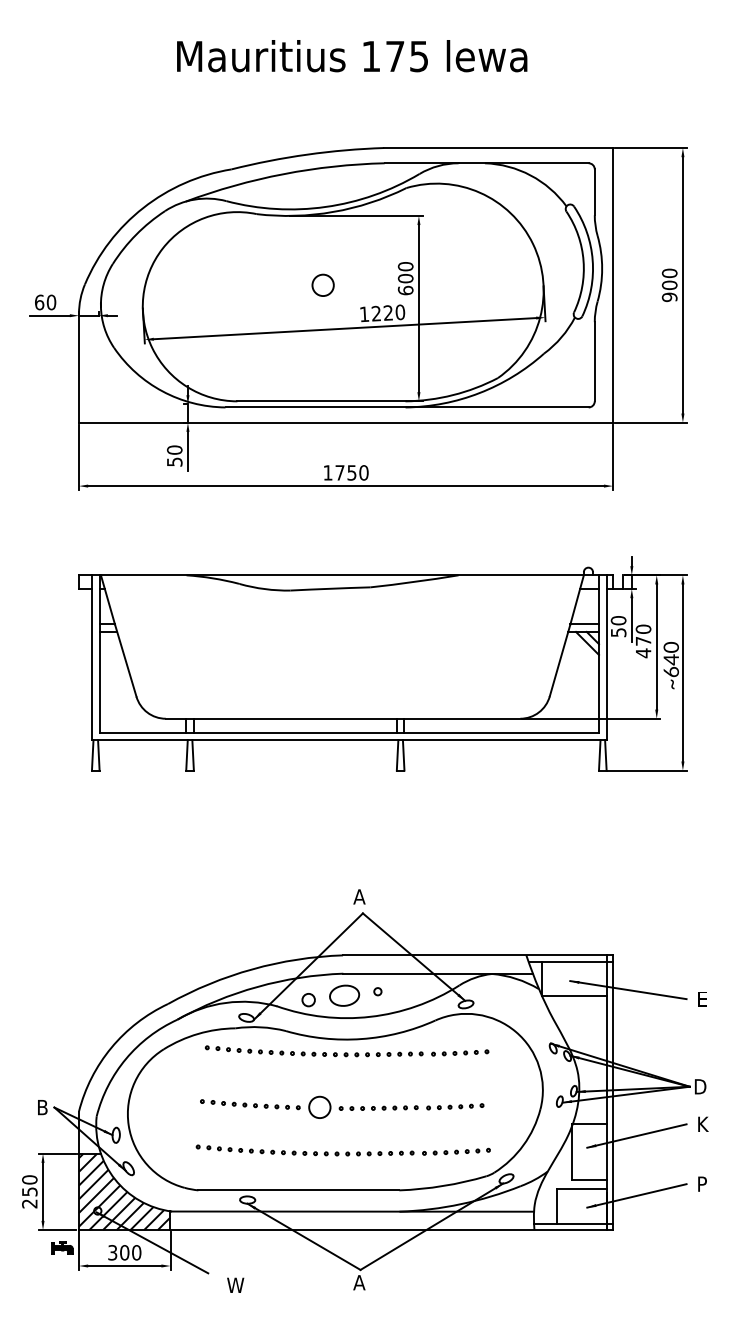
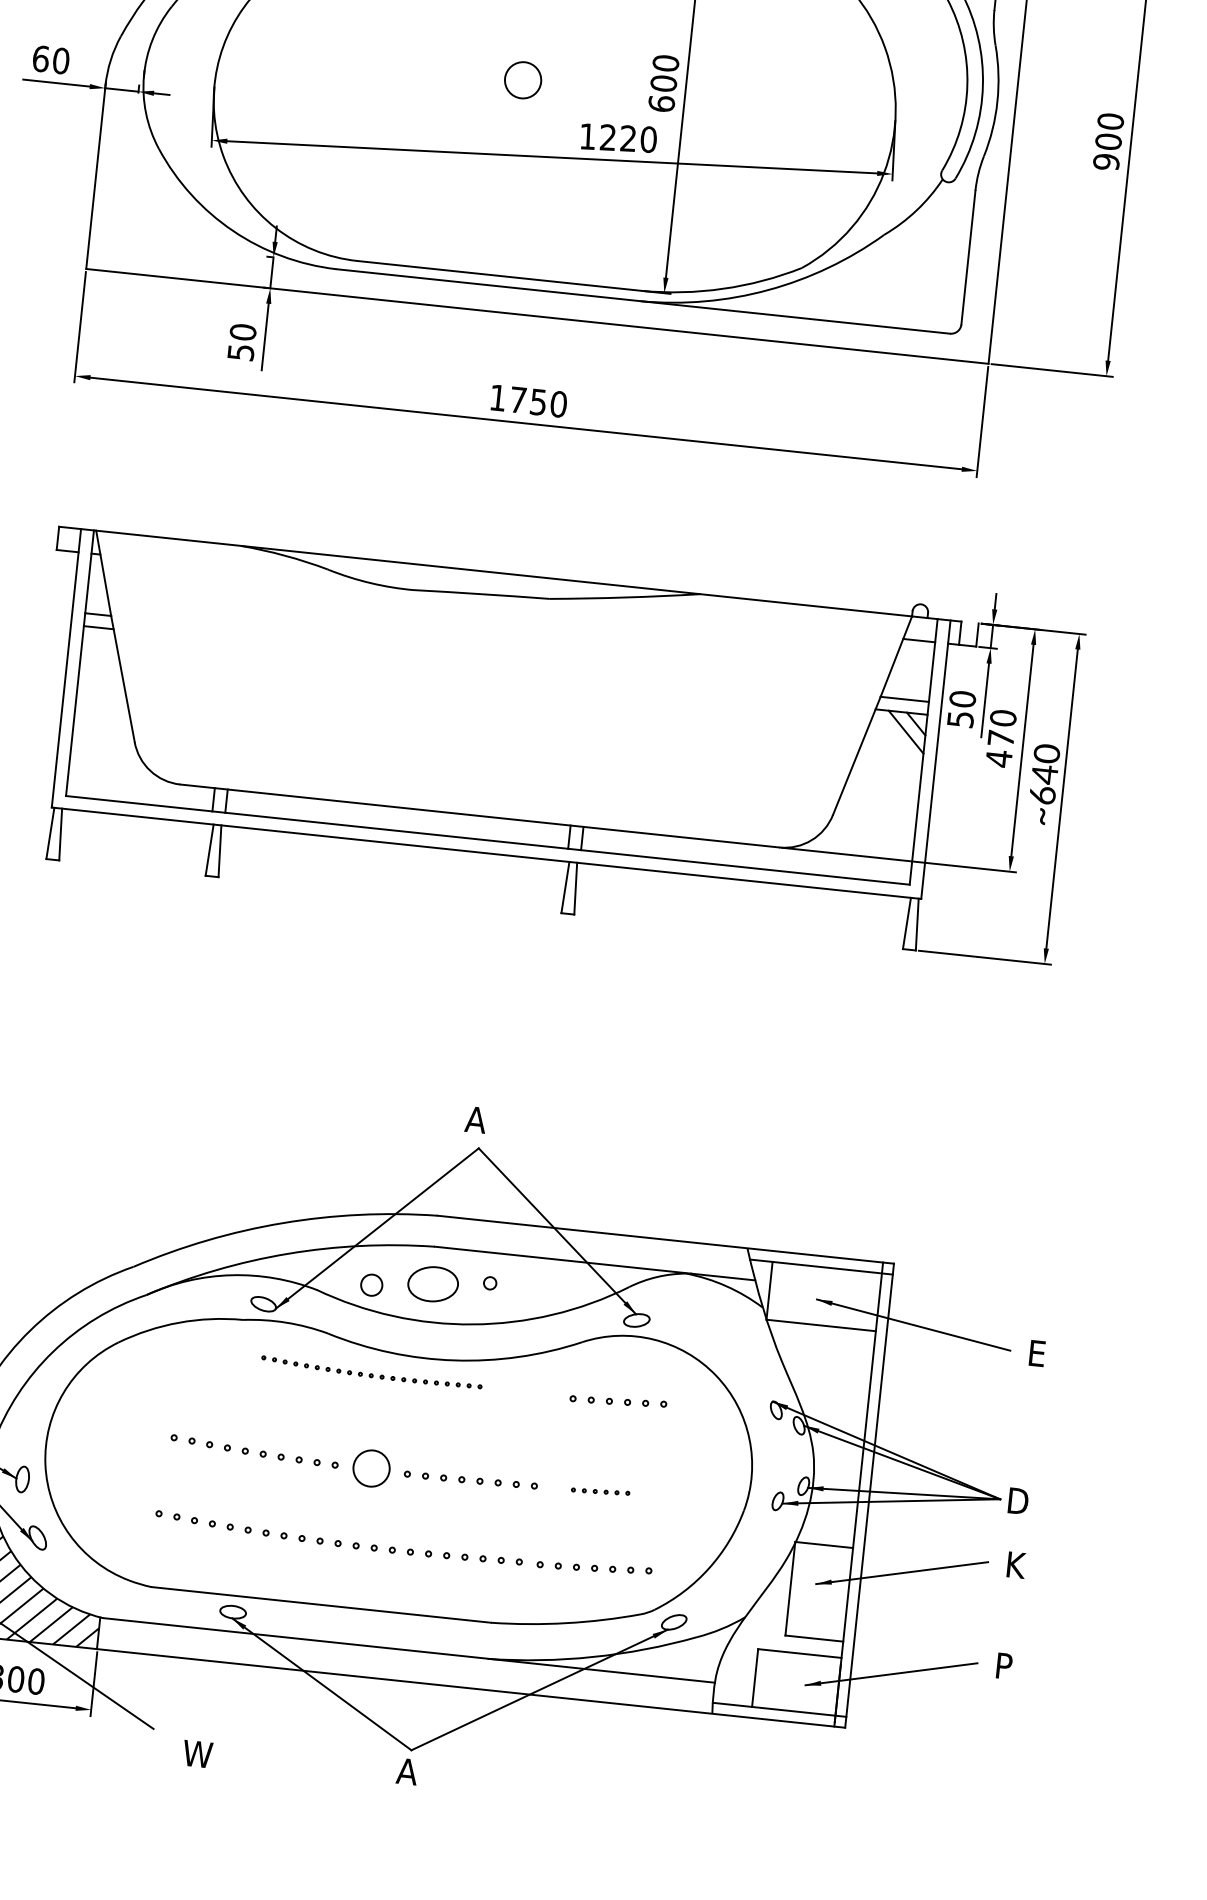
part: (313, 1051) -> (370, 1372), size x0.6
part: (455, 1106) -> (600, 1491), size x0.6

